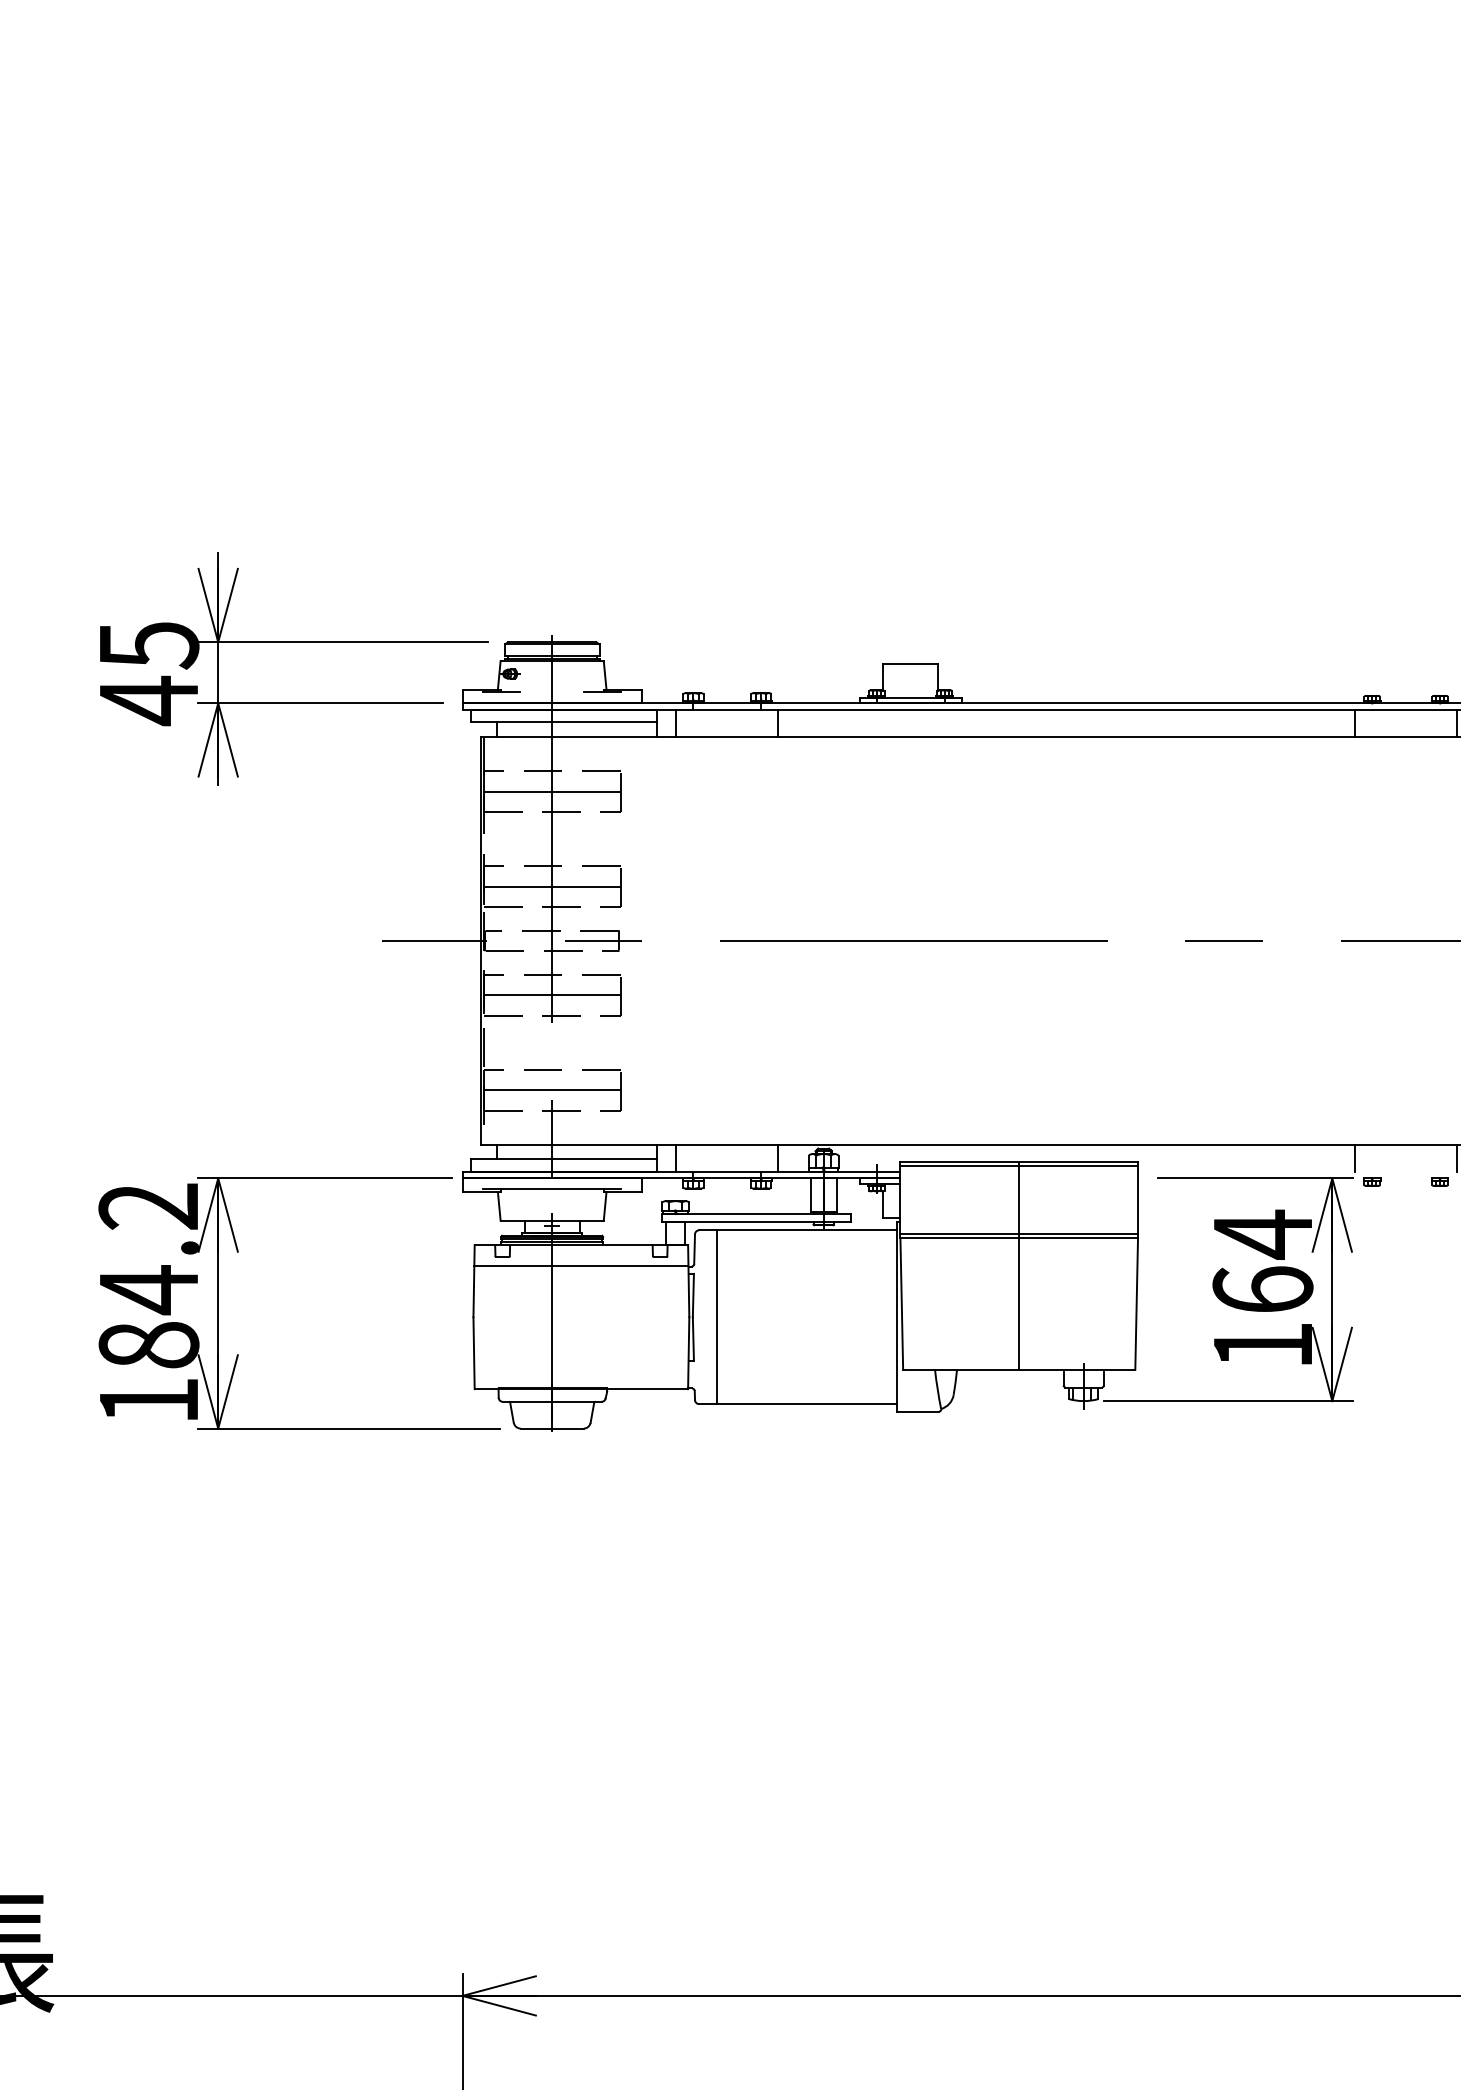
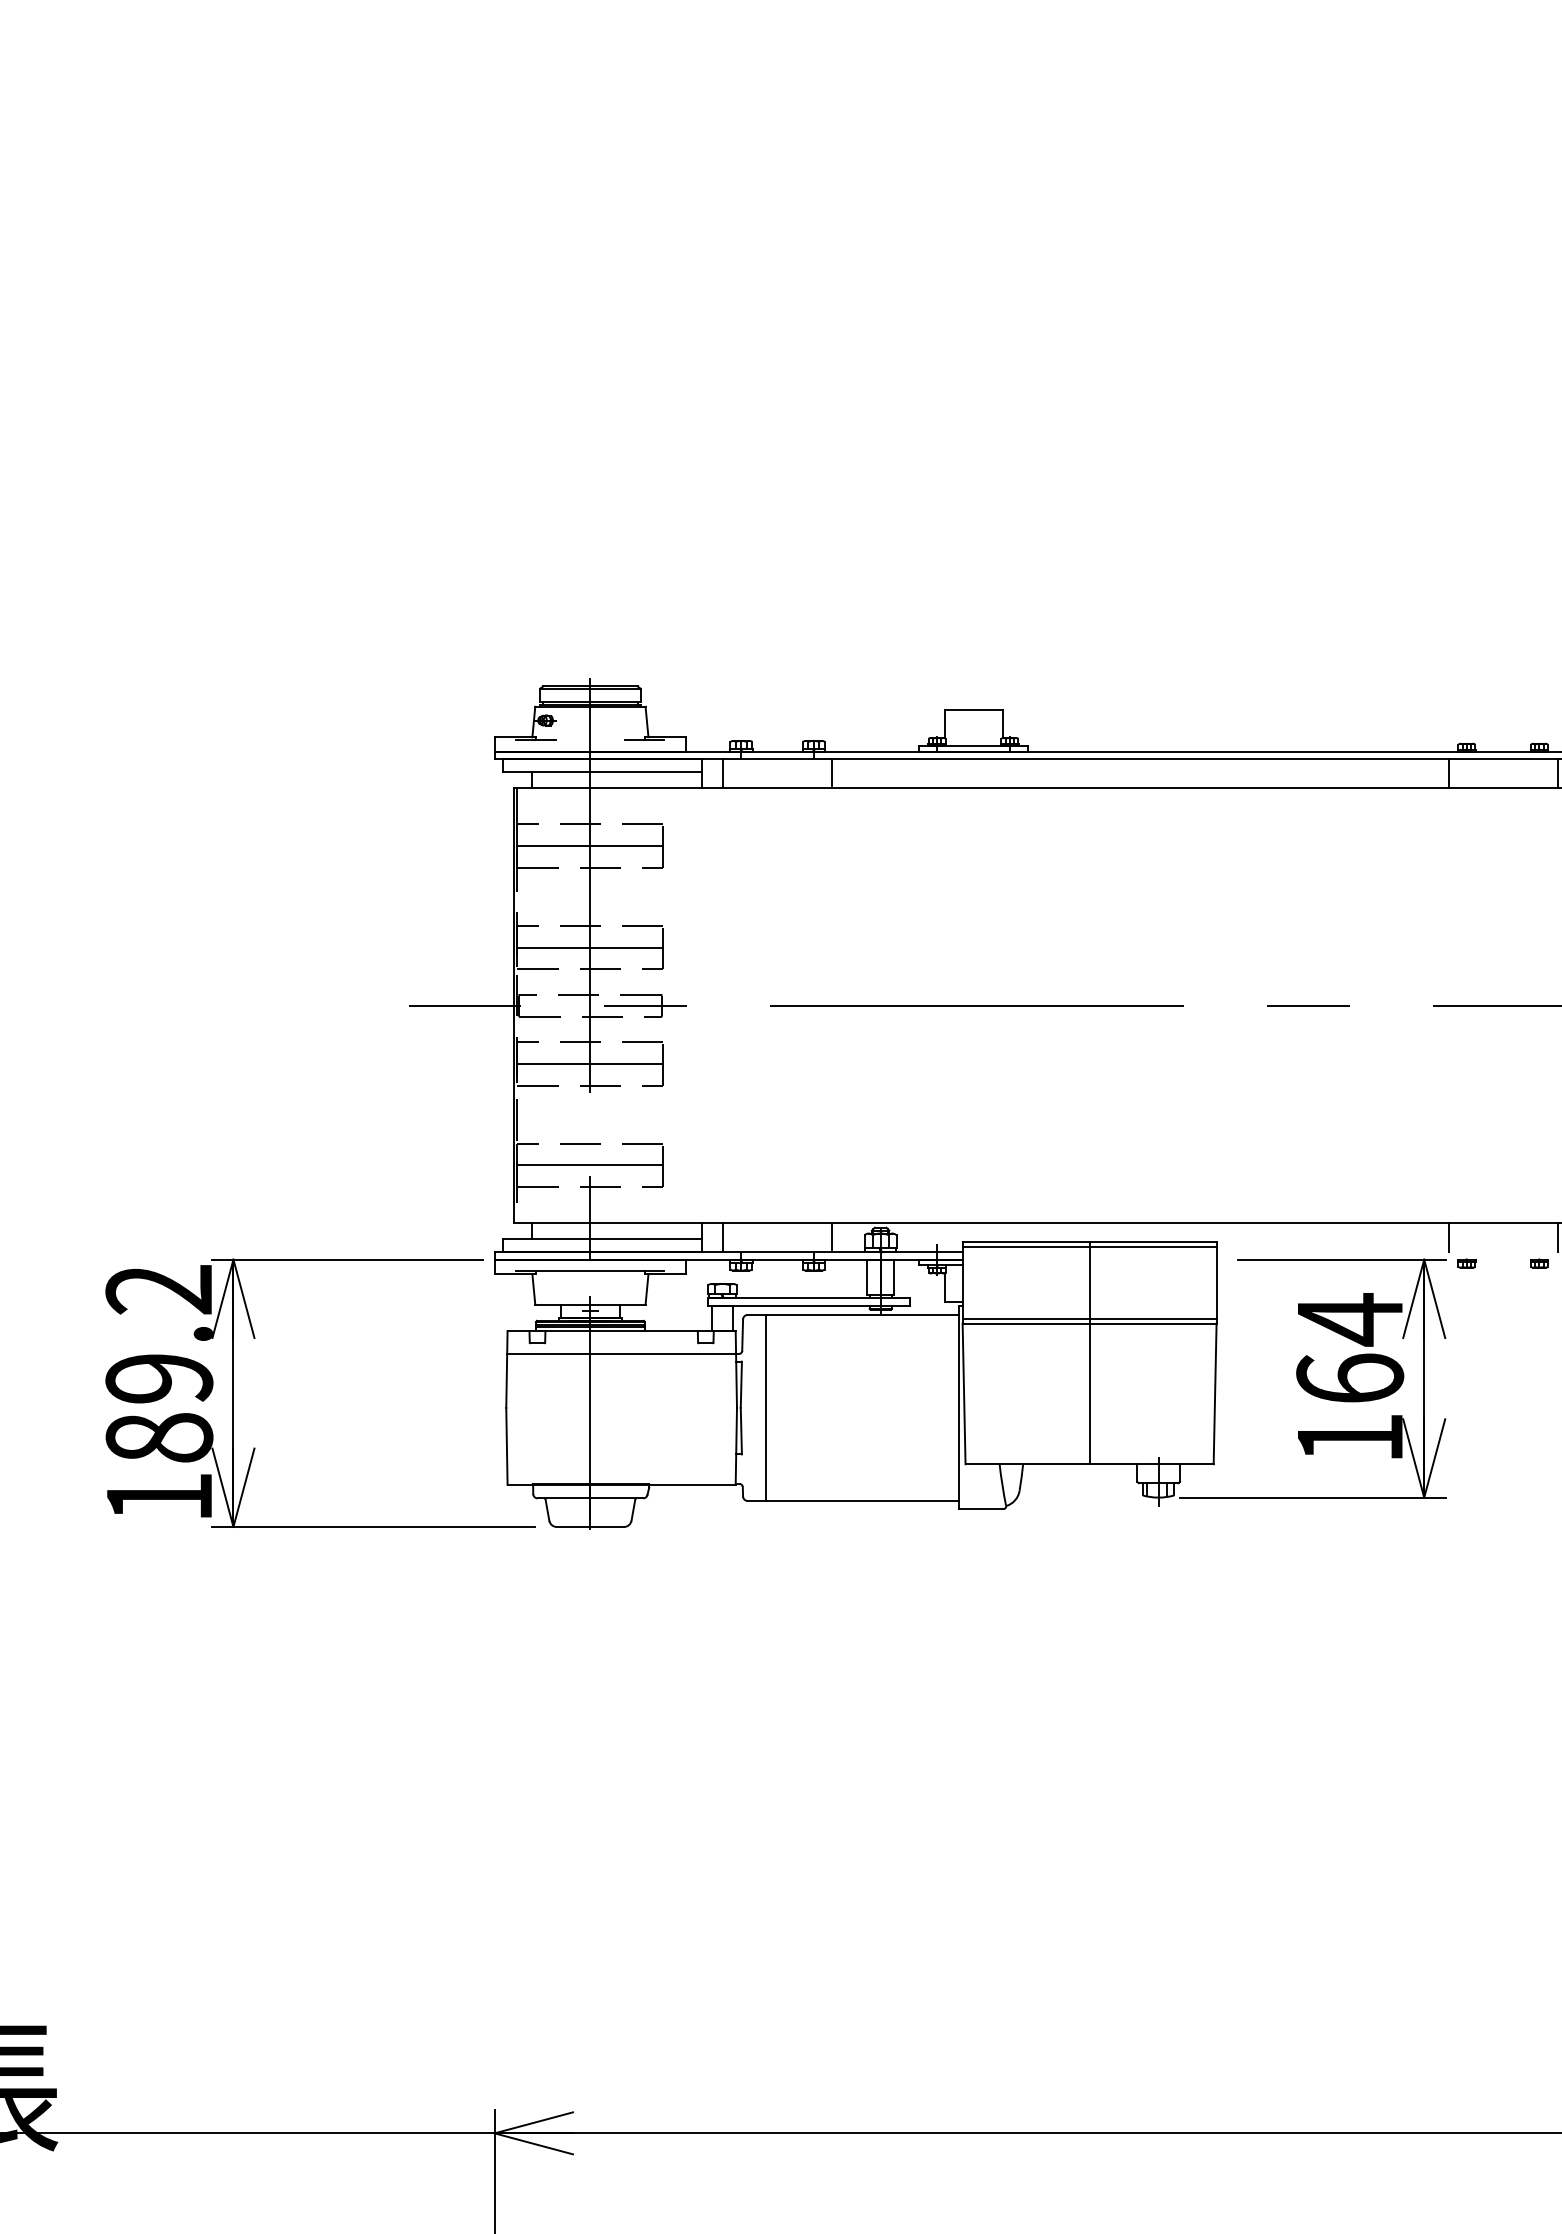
part: (294, 642) -> (314, 686), removed
text: (149, 1289) -> (159, 1378), 184.2 -> 189.2

